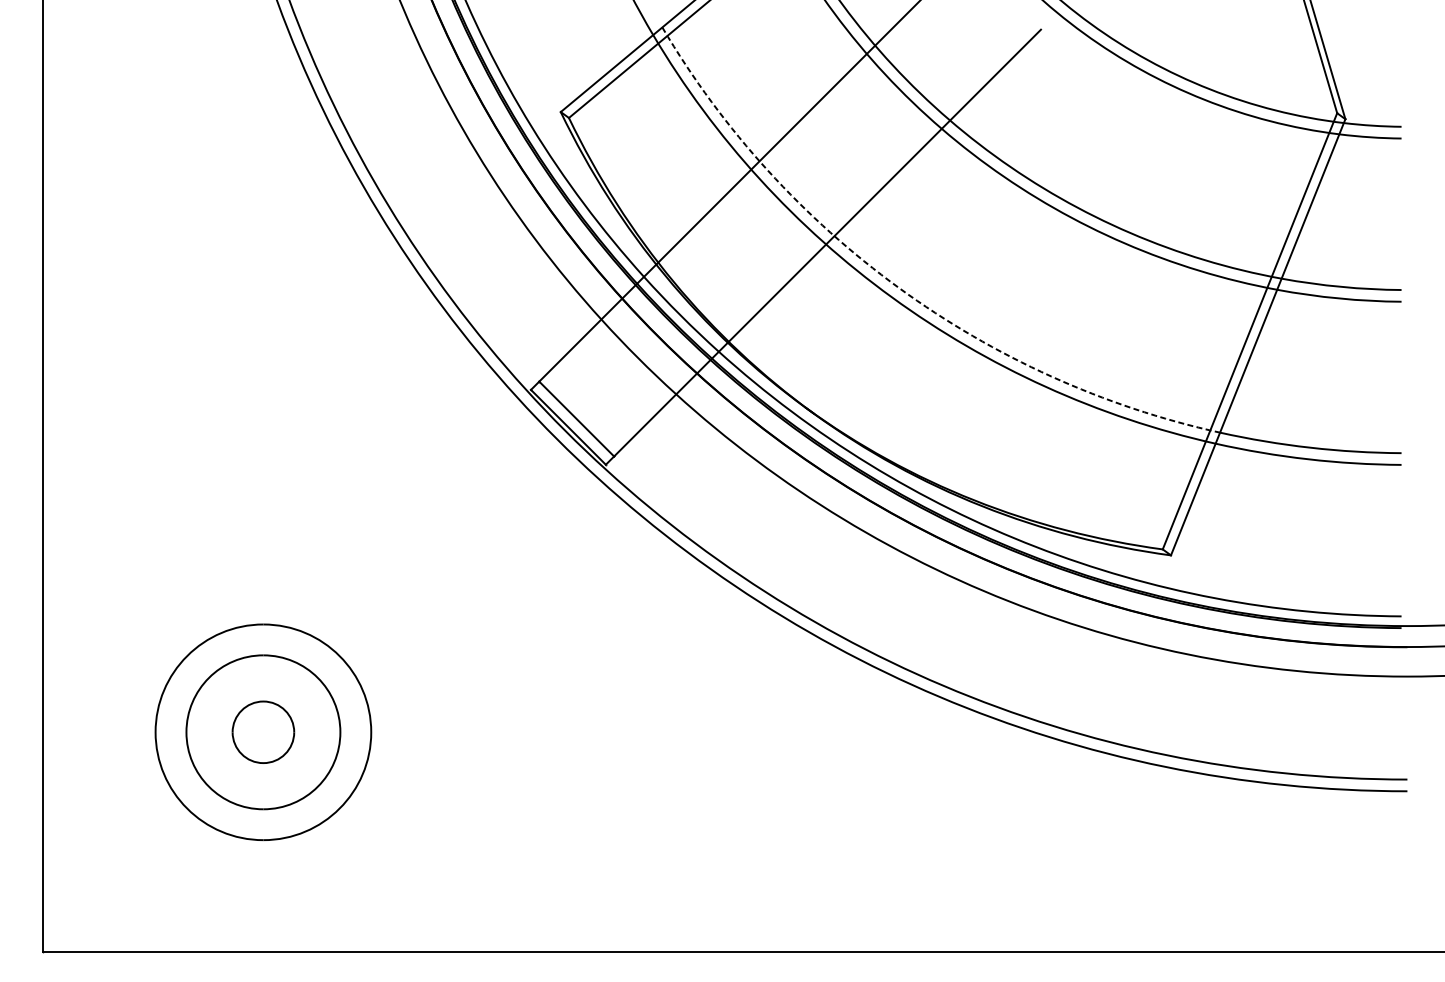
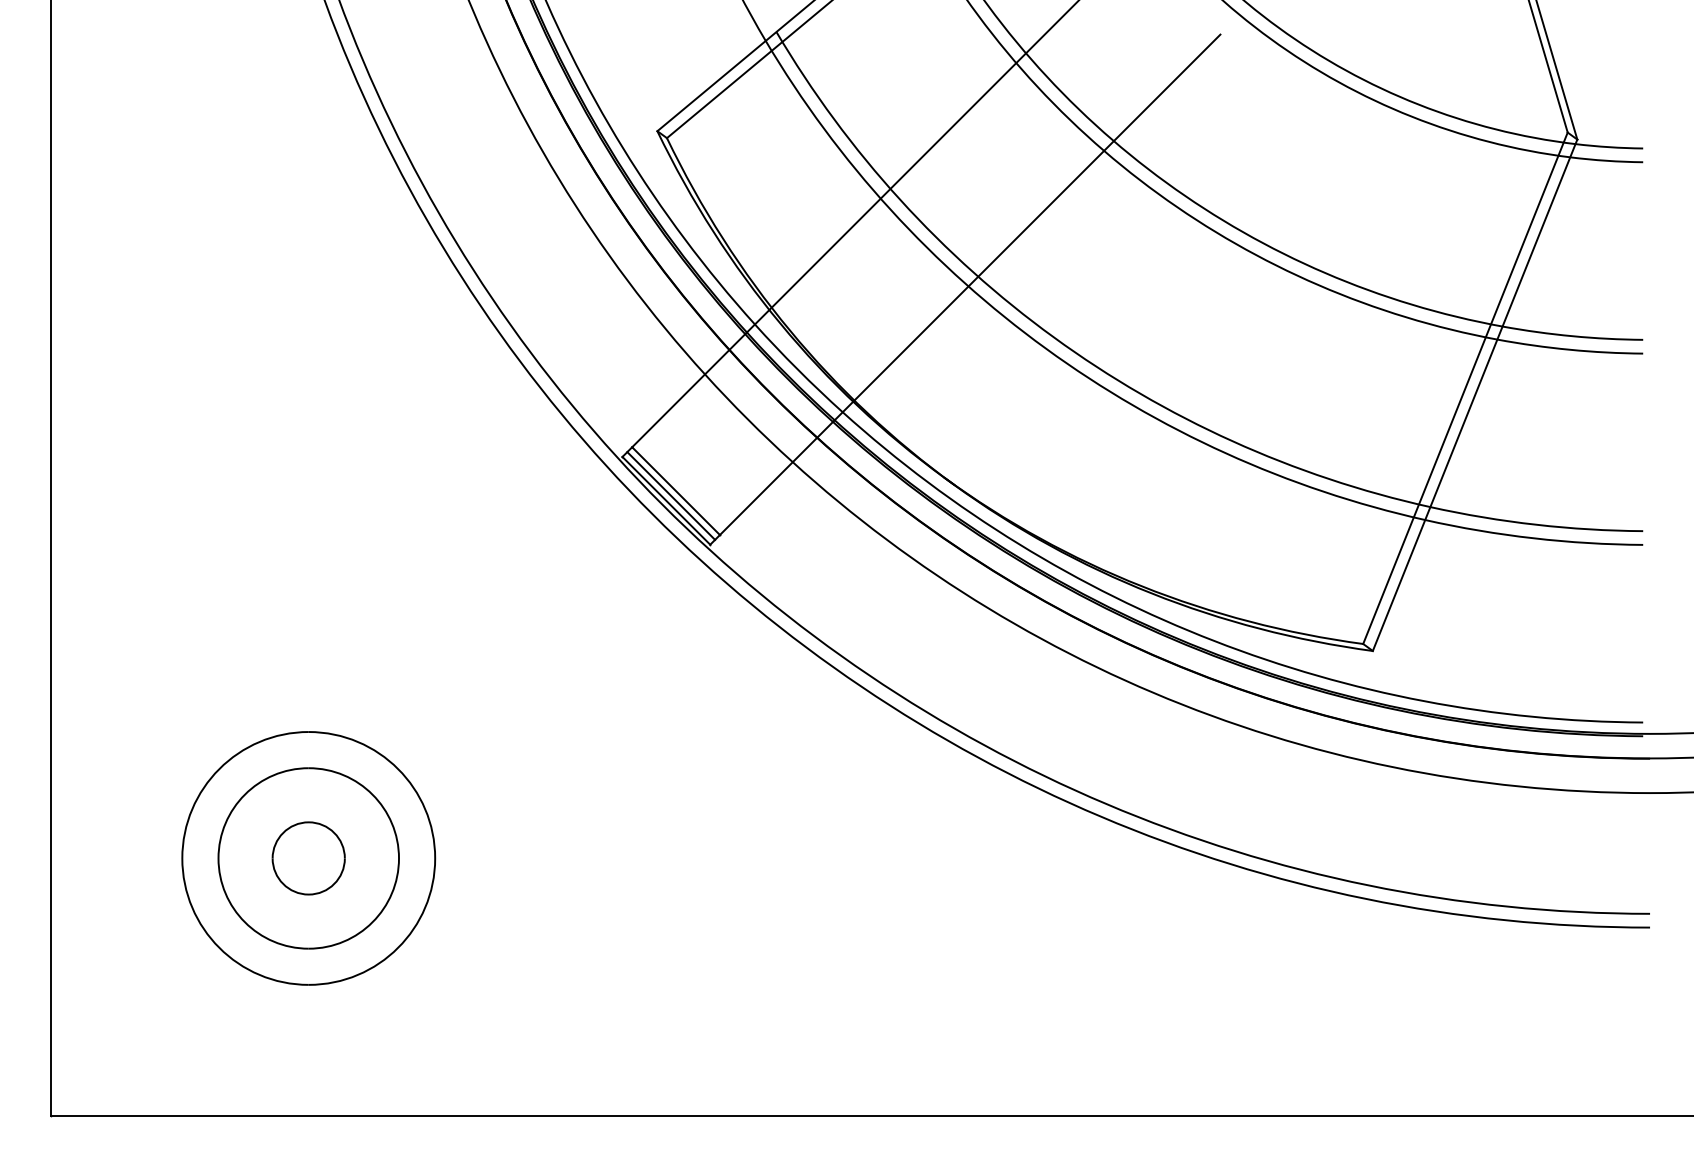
arc: (899, 288) -> (1054, 337), dashed -> solid
line: (572, 422) -> (671, 495), added

